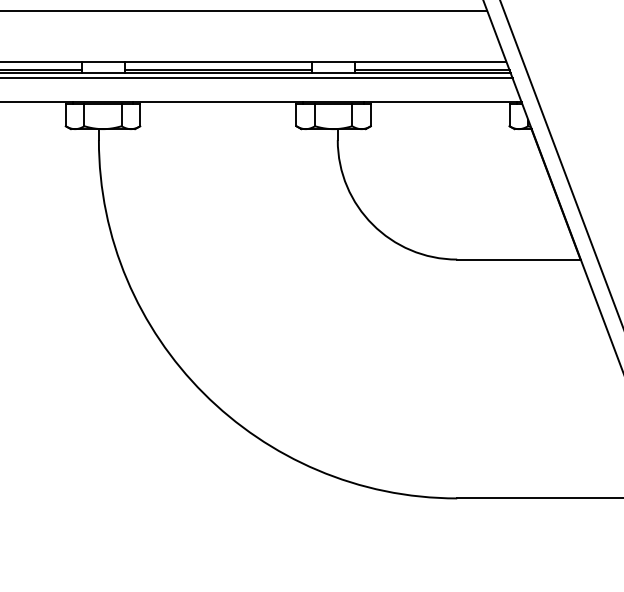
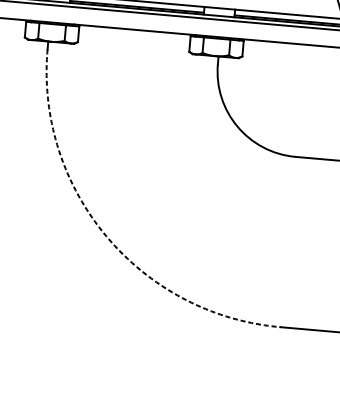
arc: (203, 393) -> (106, 236), solid -> dashed

